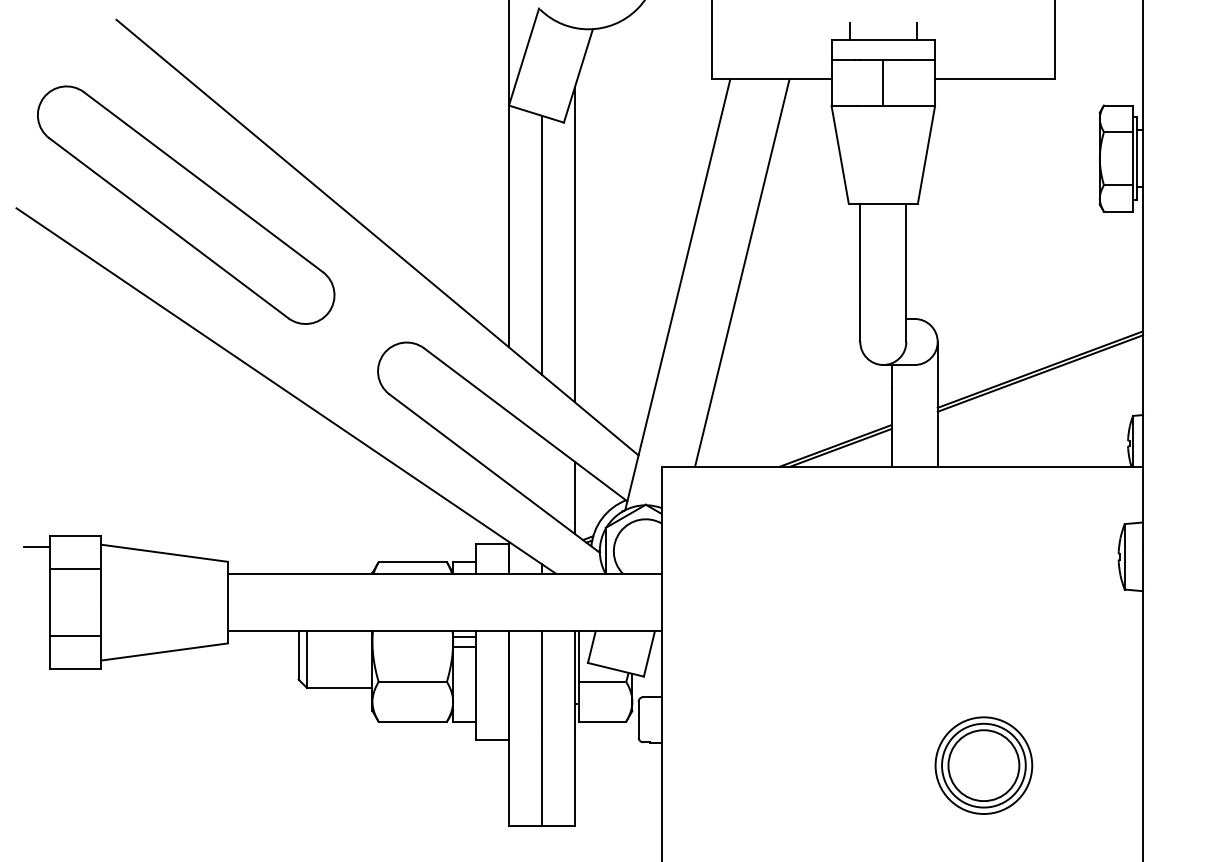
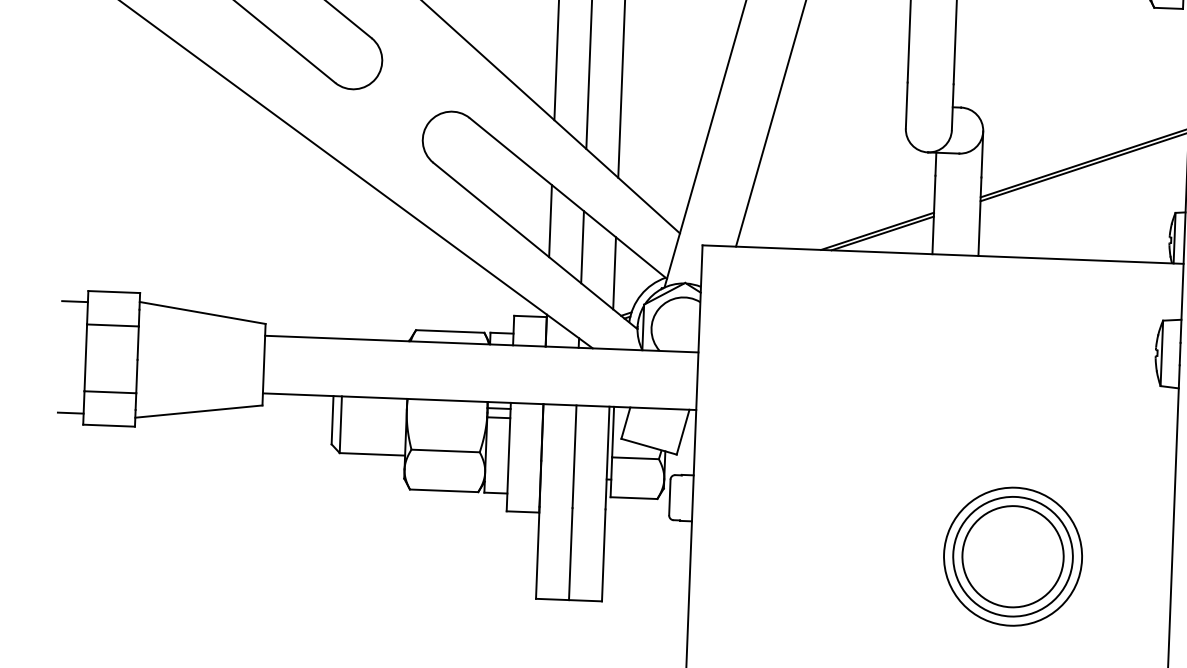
line: (508, 448) -> (550, 221), added
line: (541, 472) -> (582, 246), added
line: (36, 658) -> (70, 413), added
part: (983, 765) -> (1012, 556), size x1.43

